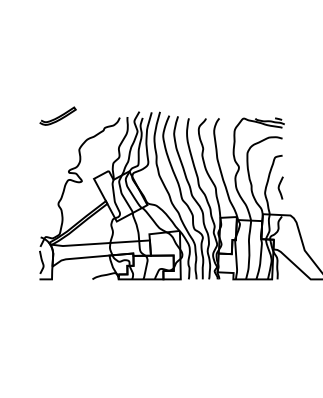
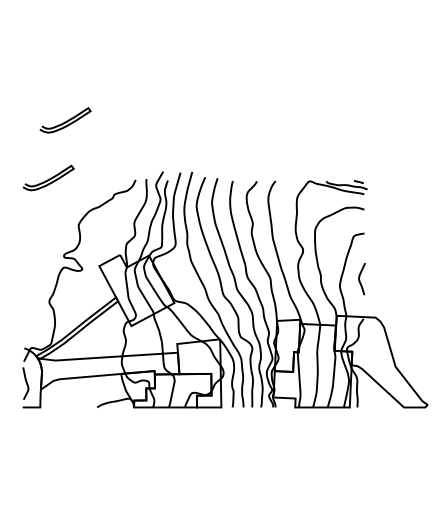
curve: (69, 75) -> (64, 120), added

